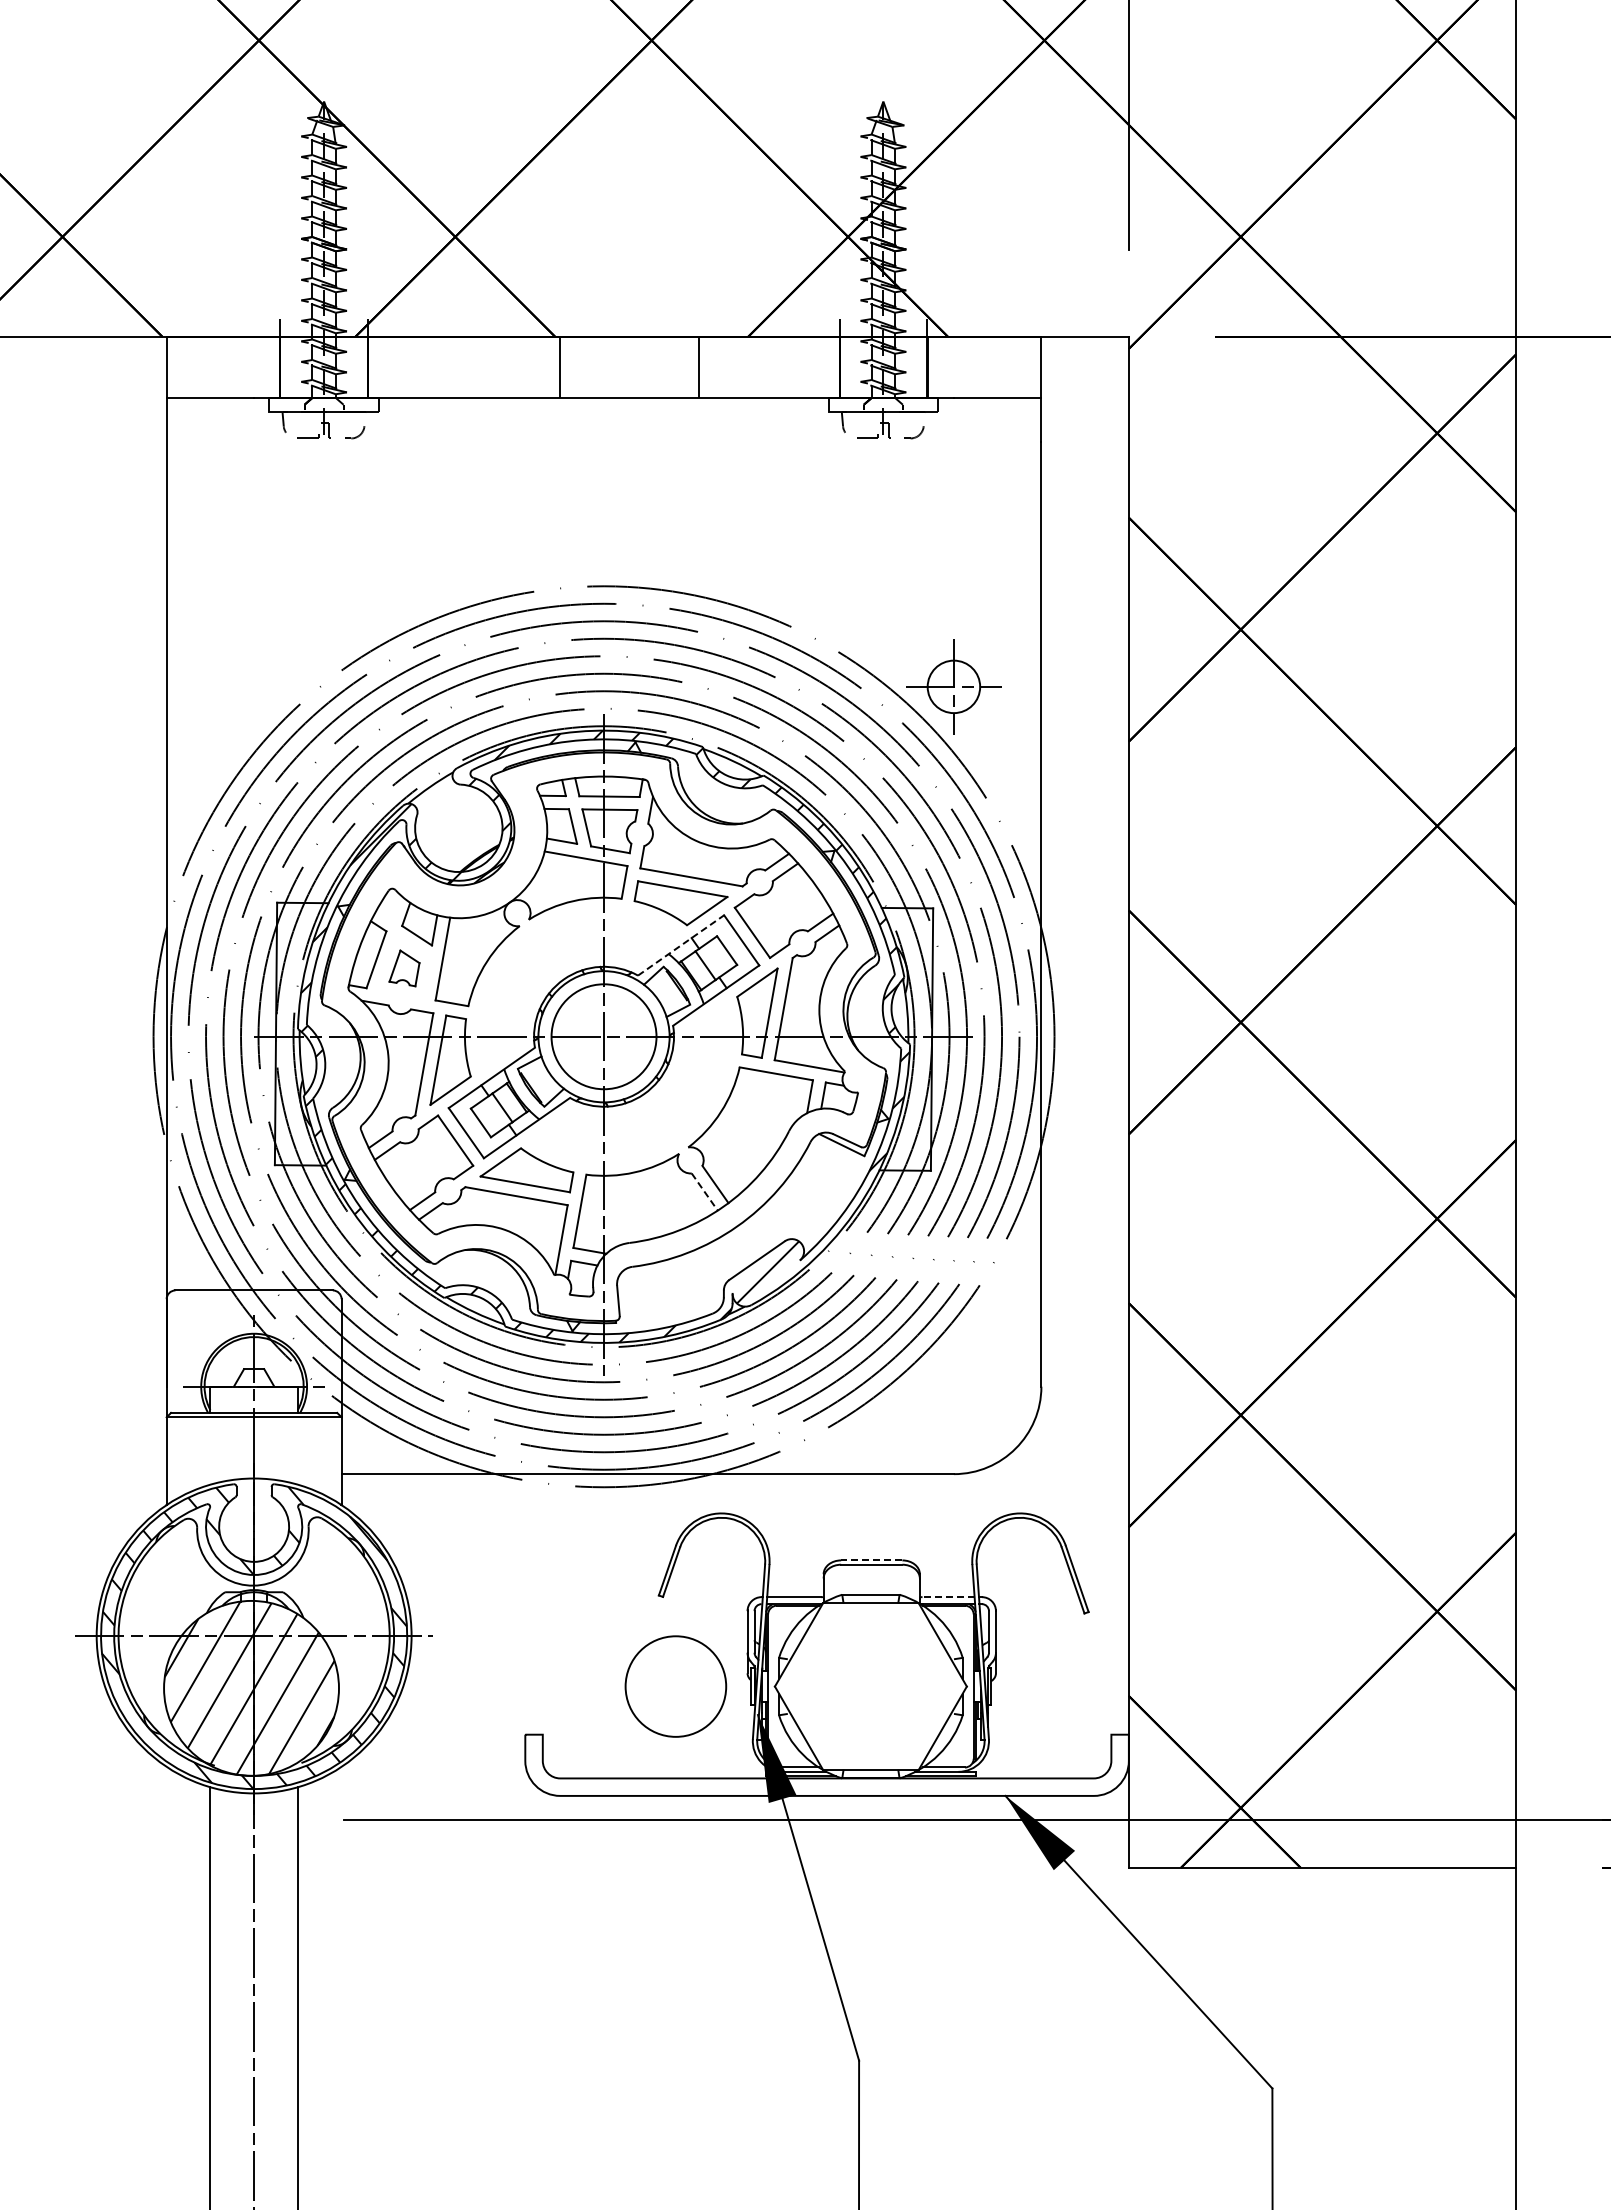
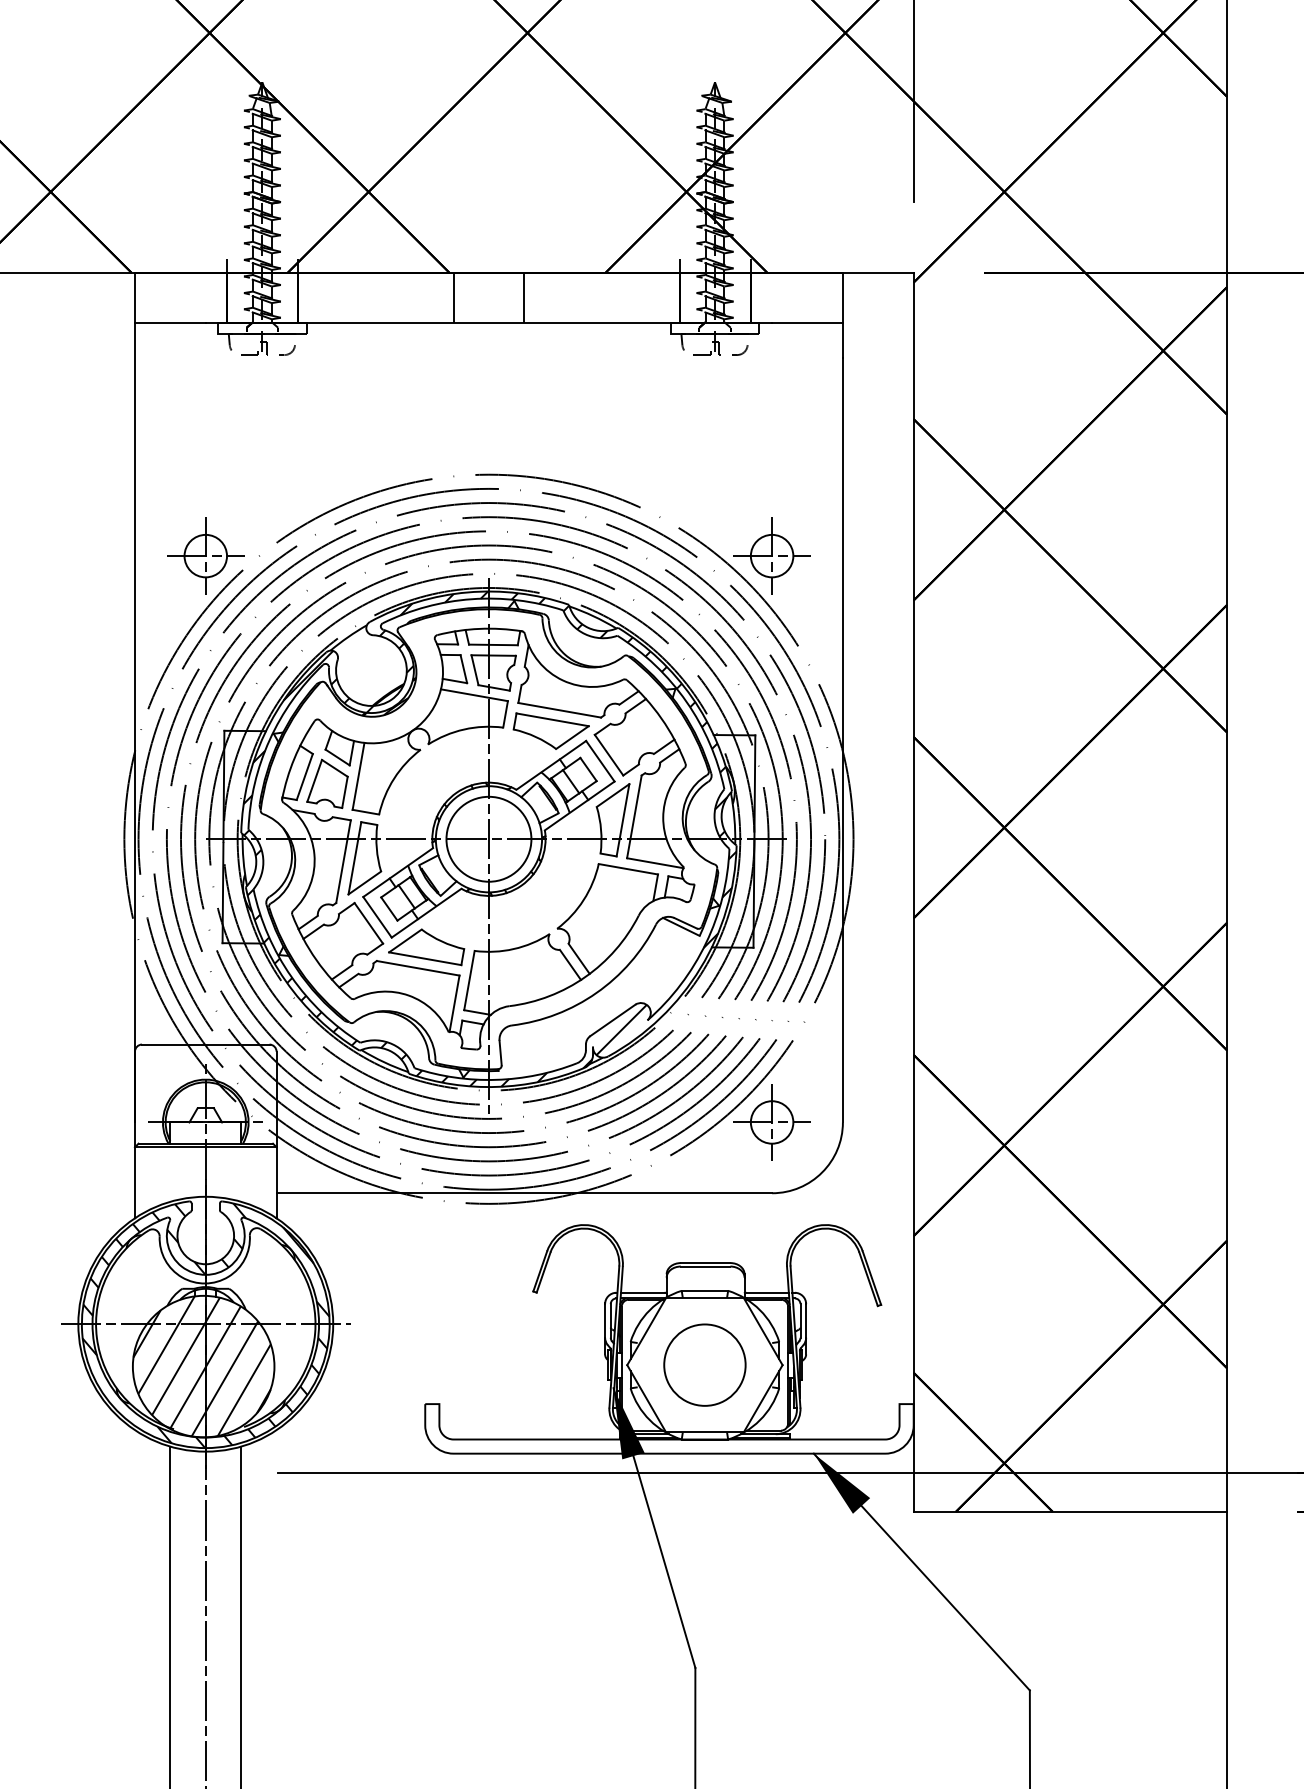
line: (698, 367) -> (524, 297), moved
part: (253, 686) -> (205, 555), added
line: (681, 945) -> (551, 765), dashed -> solid
part: (404, 968) -> (327, 784), size x1.67
line: (704, 1192) -> (570, 965), dashed -> solid
part: (953, 1386) -> (771, 1122), added
line: (871, 1560) -> (705, 1263), dashed -> solid
line: (948, 1597) -> (767, 1293), dashed -> solid
circle: (675, 1686) -> (704, 1365), moved

